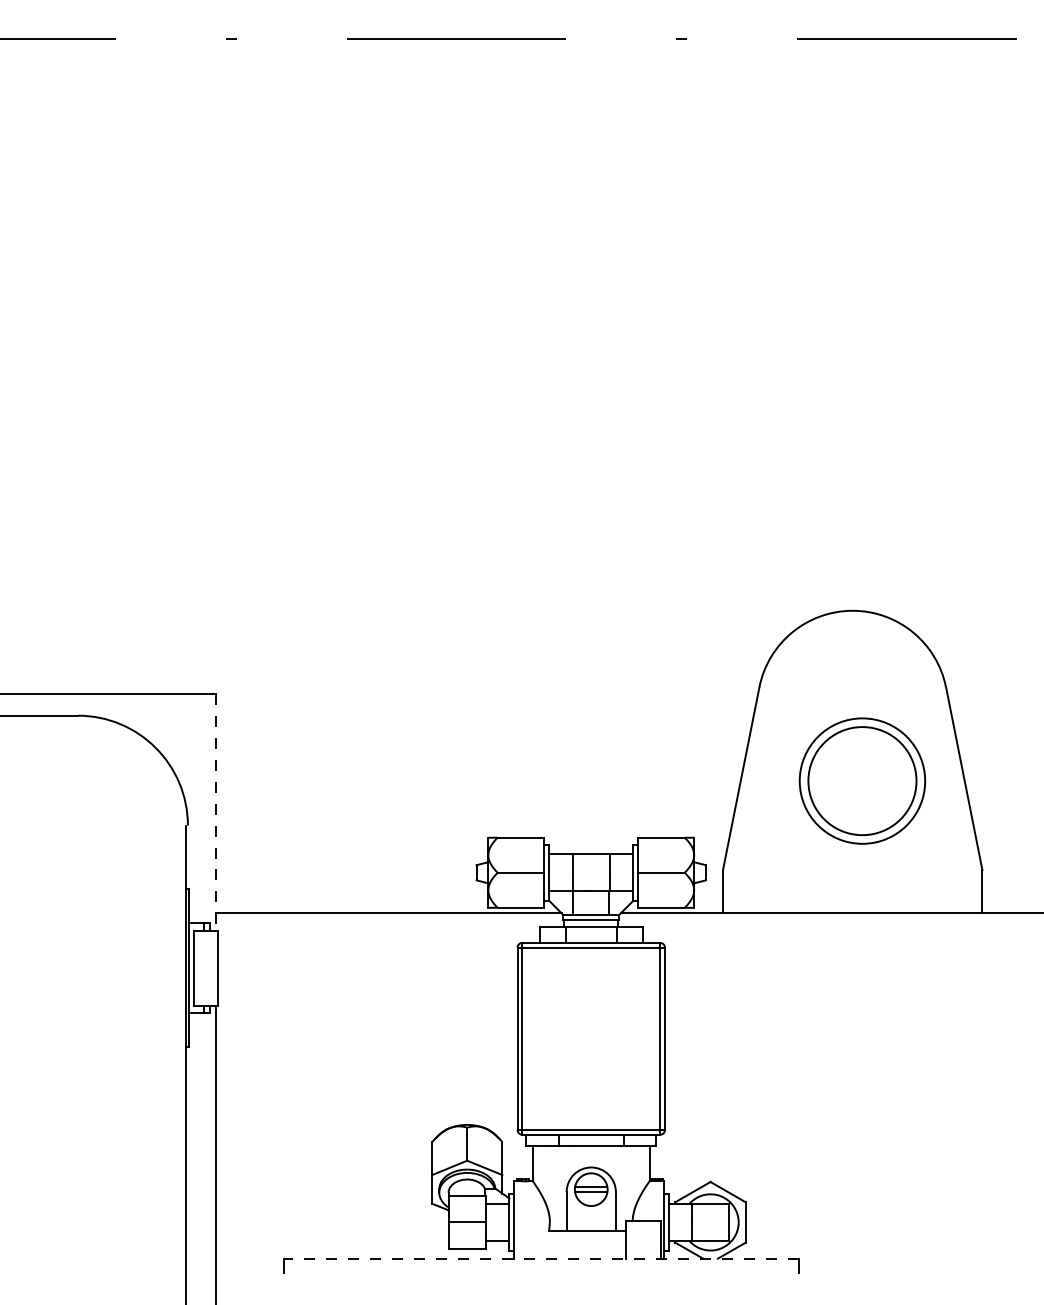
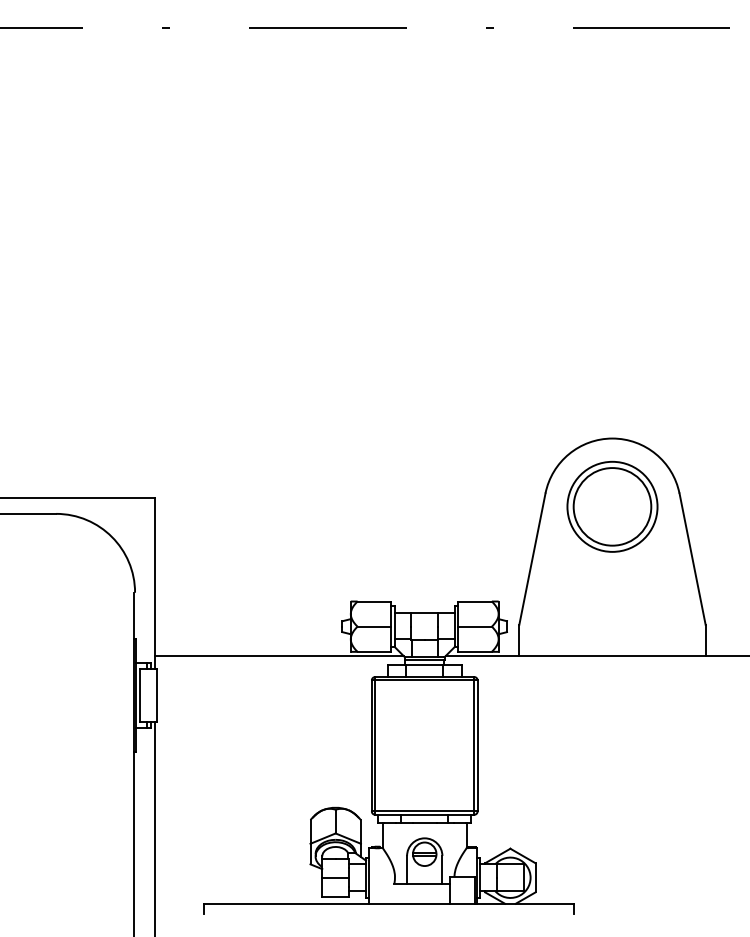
part: (862, 780) -> (612, 506), moved
line: (216, 812) -> (155, 583), dashed -> solid
line: (540, 1258) -> (388, 903), dashed -> solid

